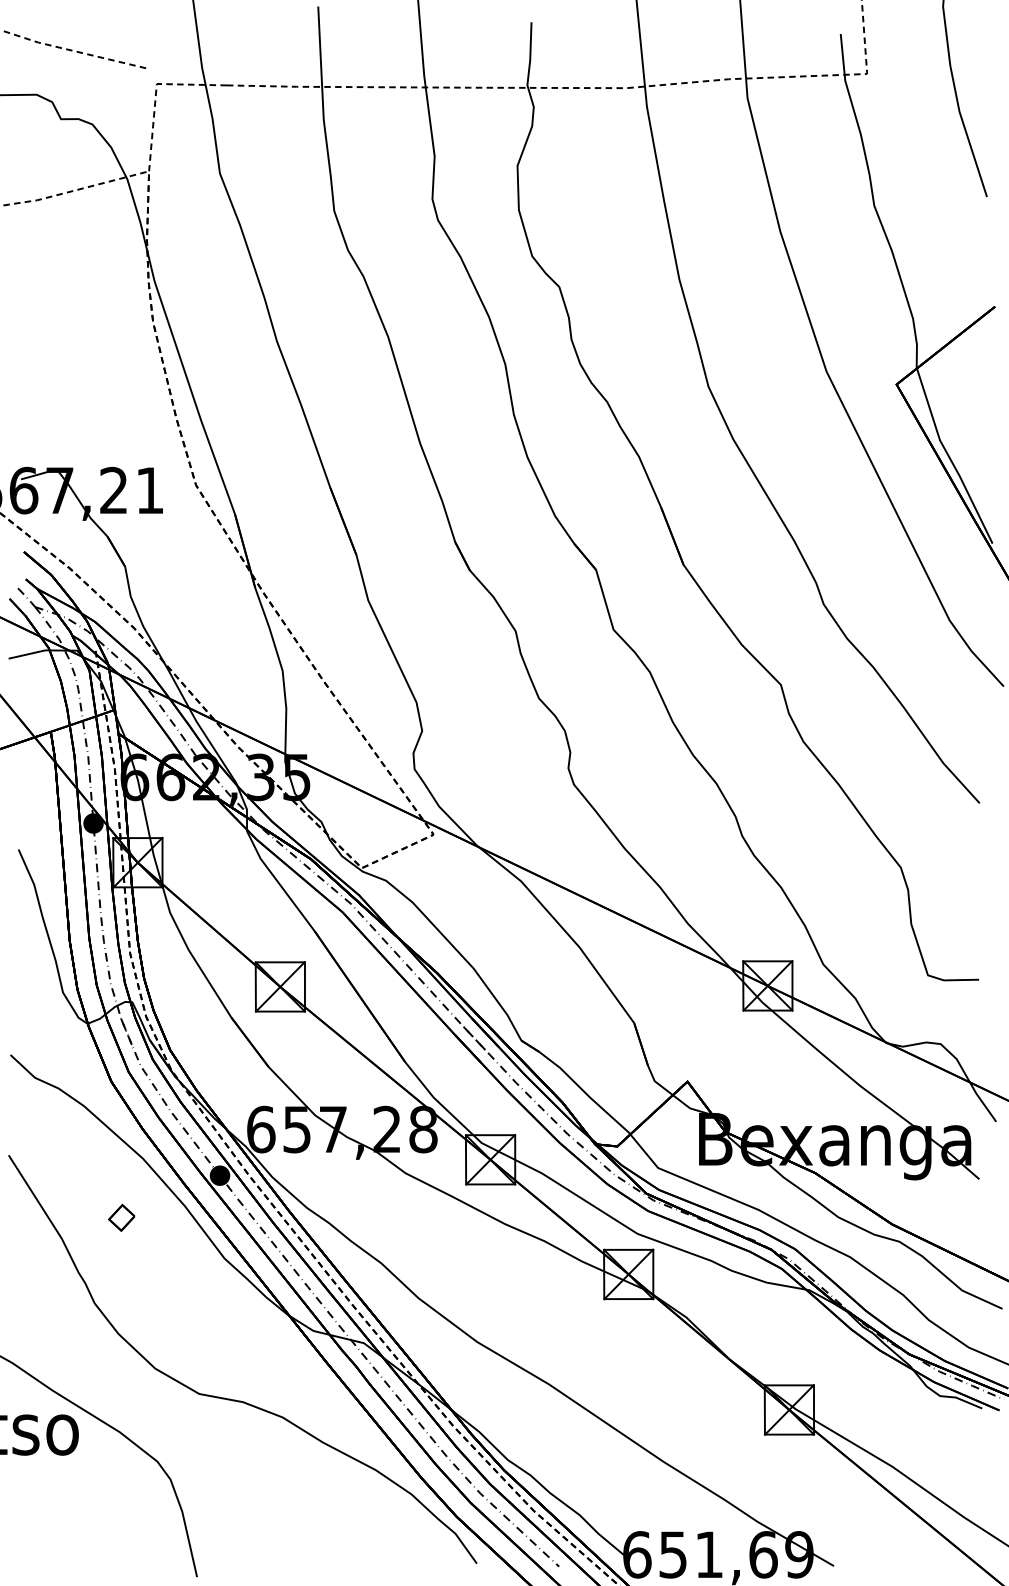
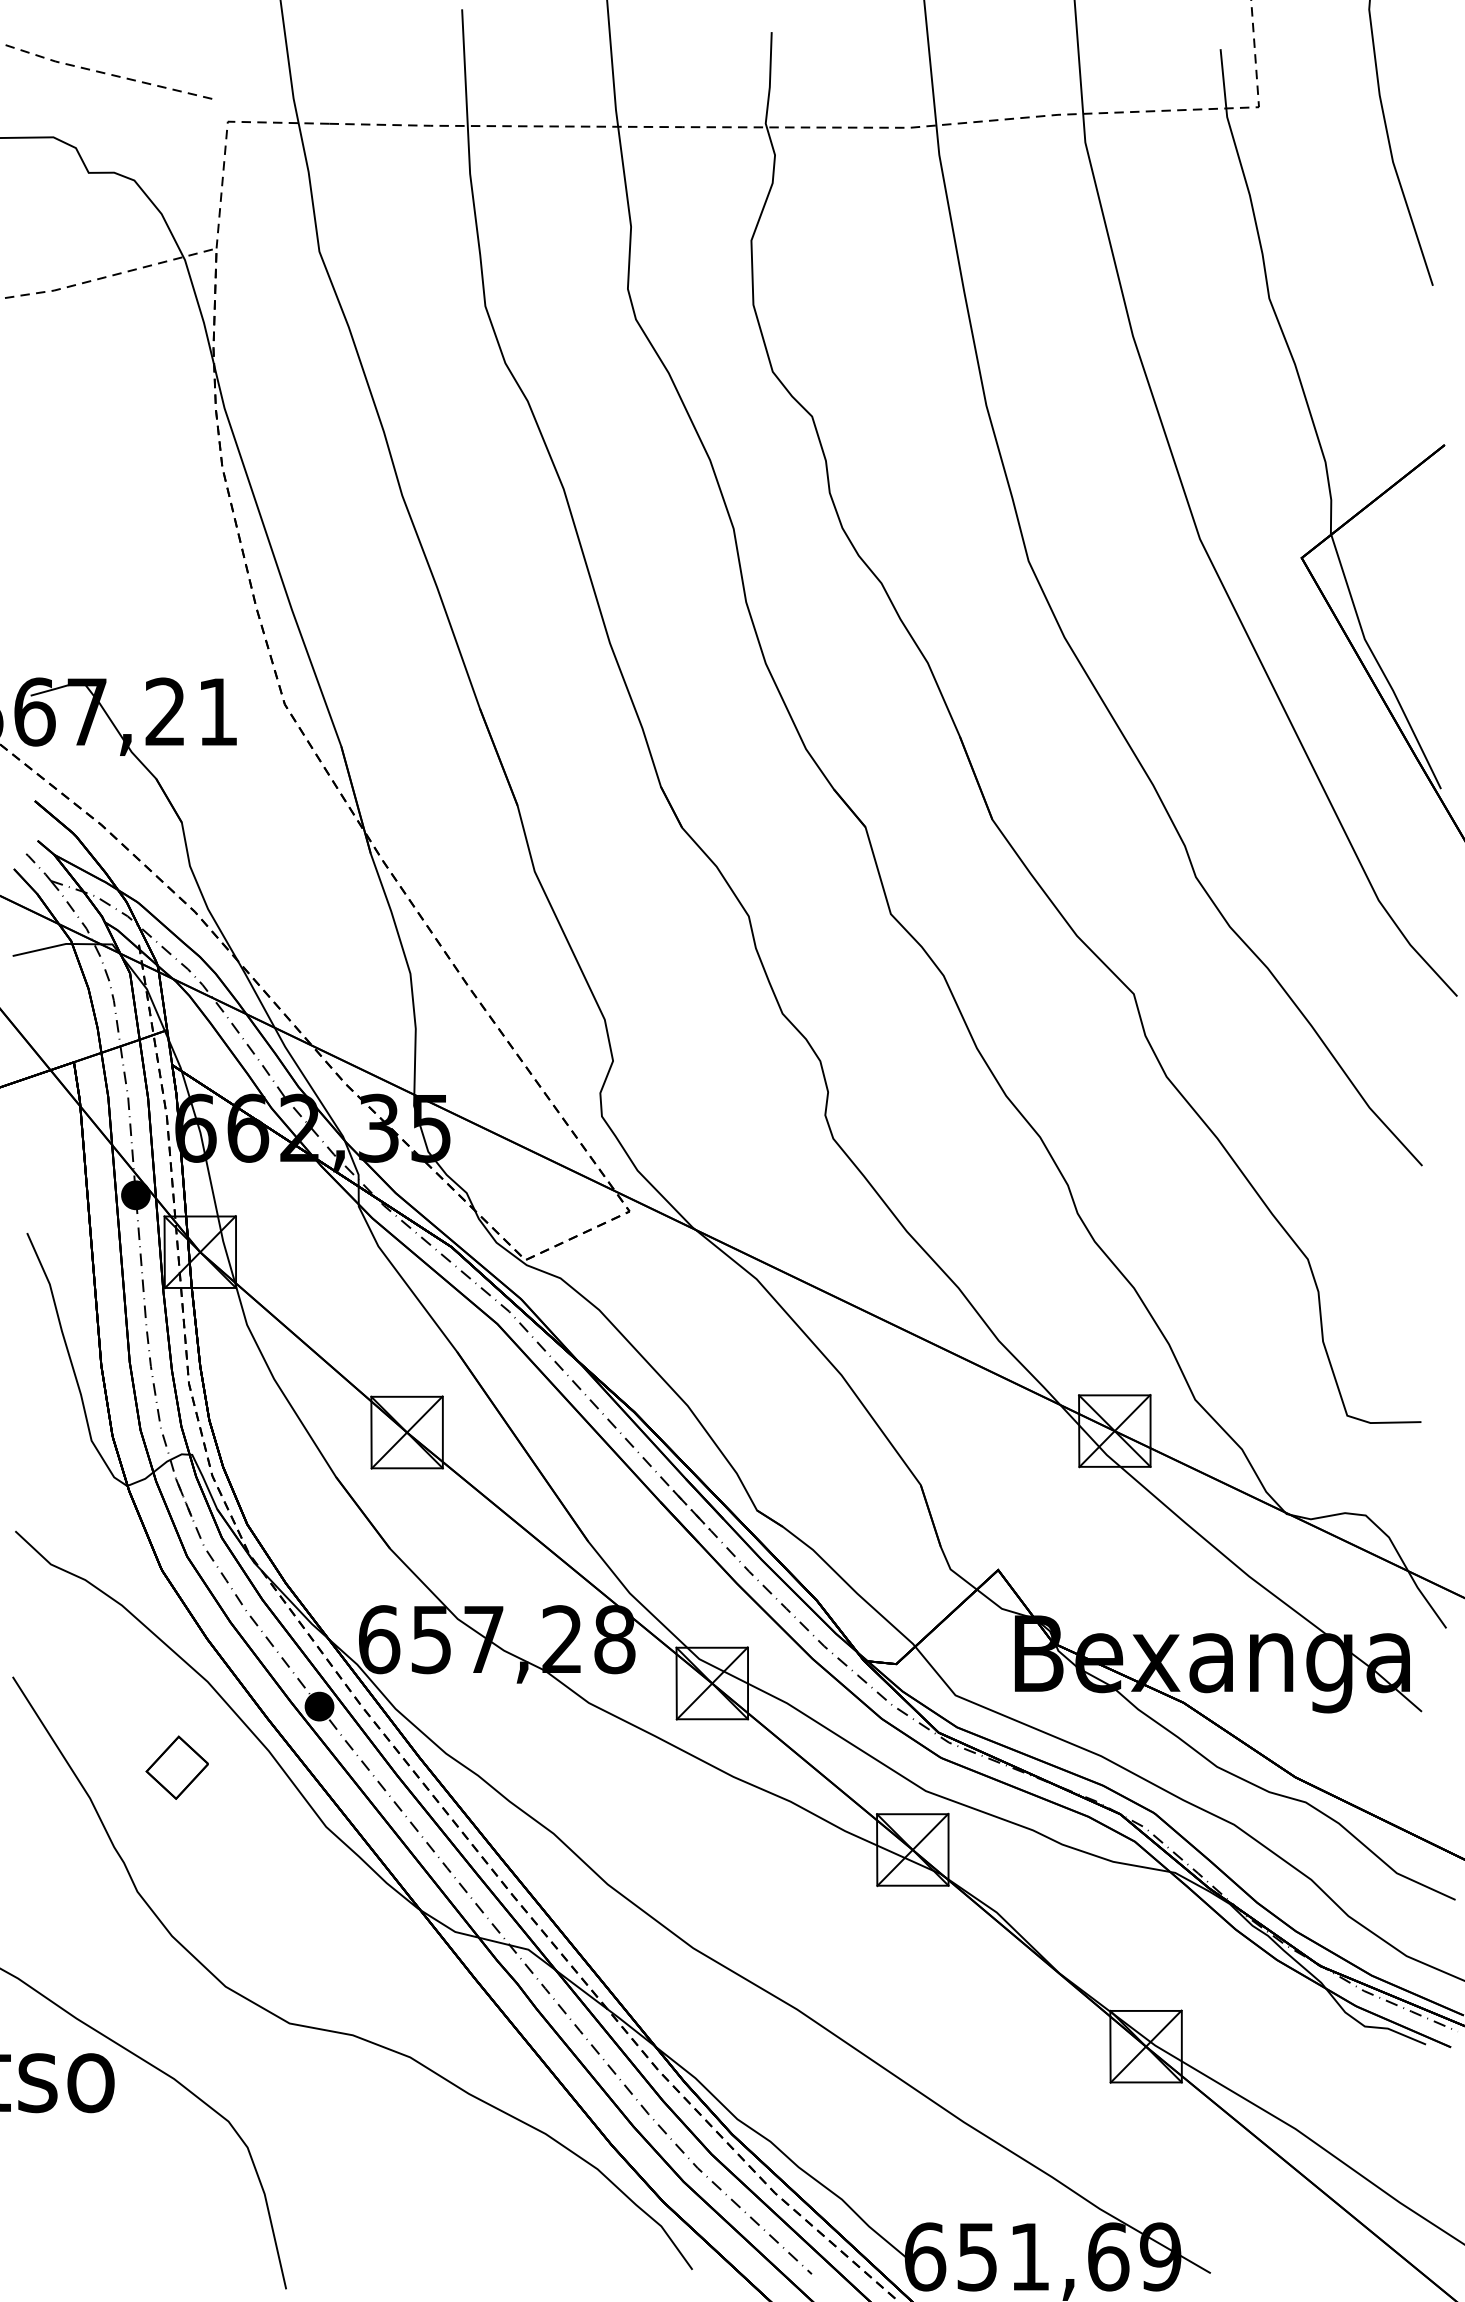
part: (121, 1217) -> (176, 1767), size x1.67

